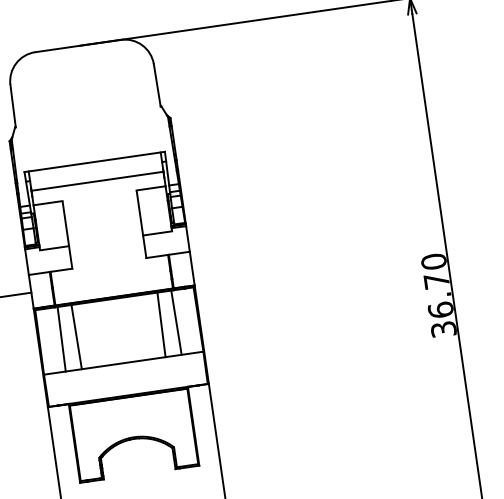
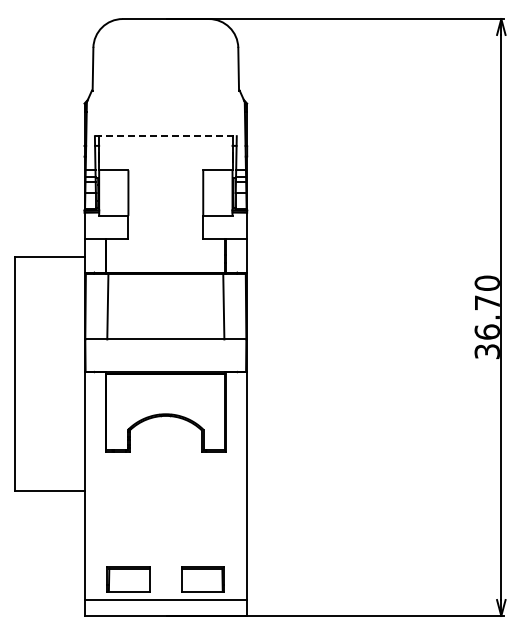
line: (94, 162) -> (165, 136), solid -> dashed
line: (97, 181) -> (165, 155), removed
line: (161, 324) -> (208, 306), removed
line: (76, 336) -> (122, 306), removed

